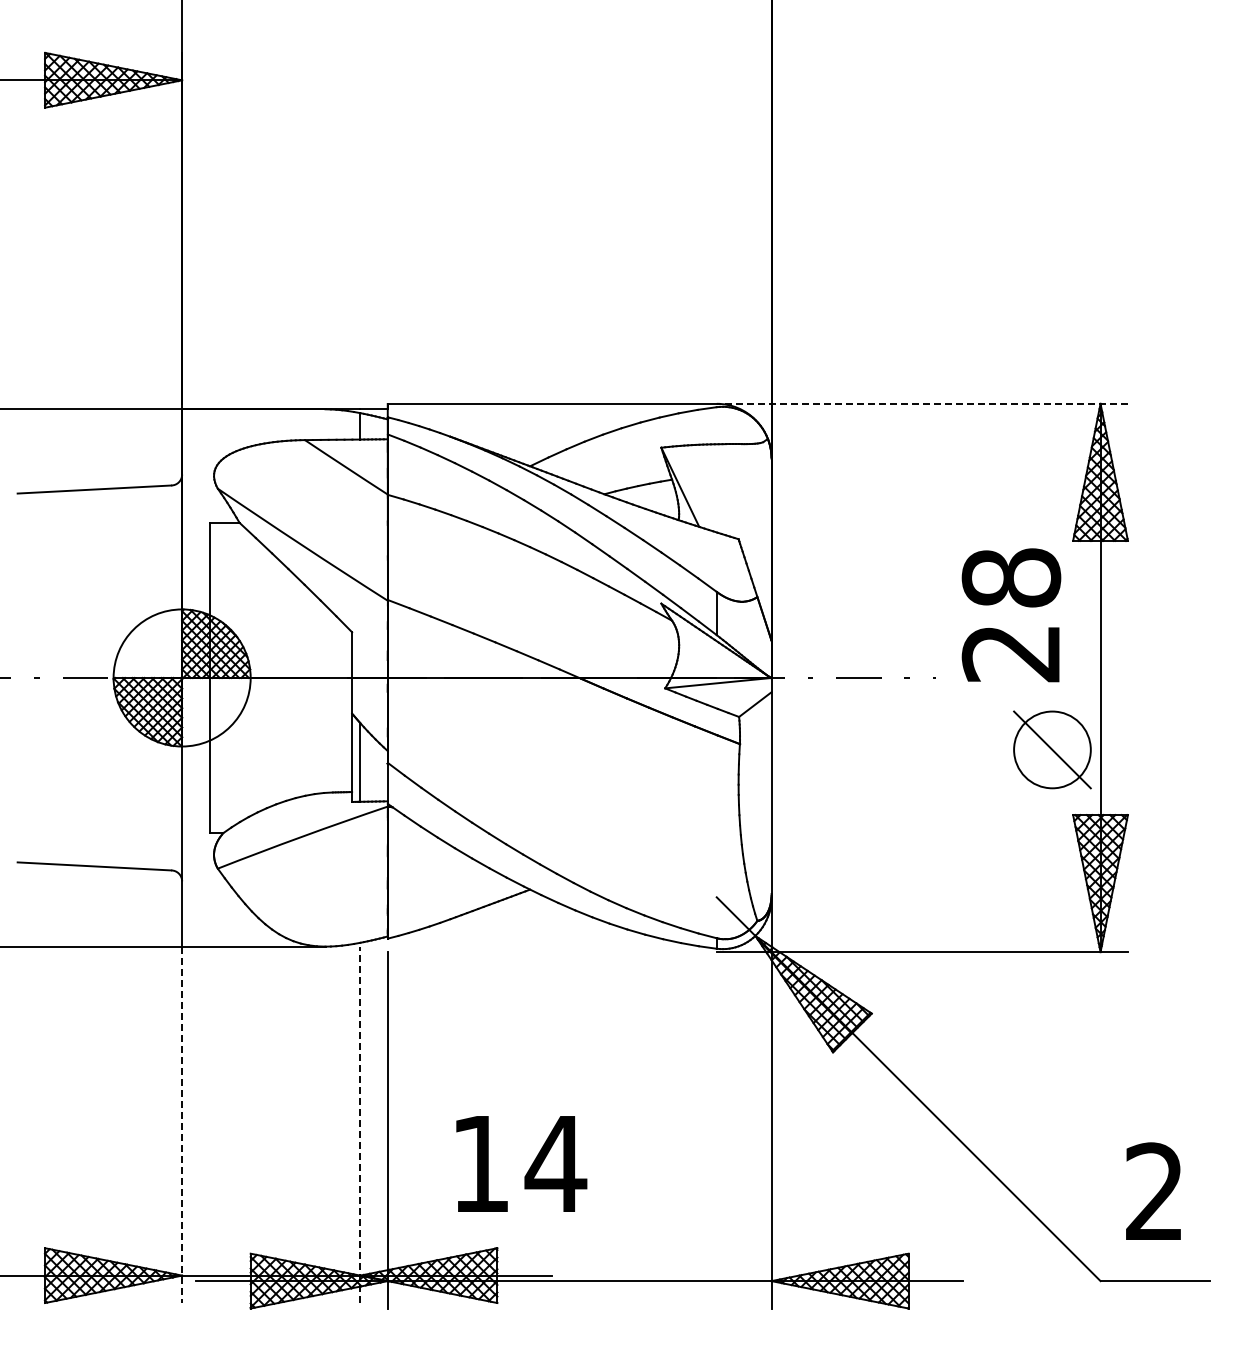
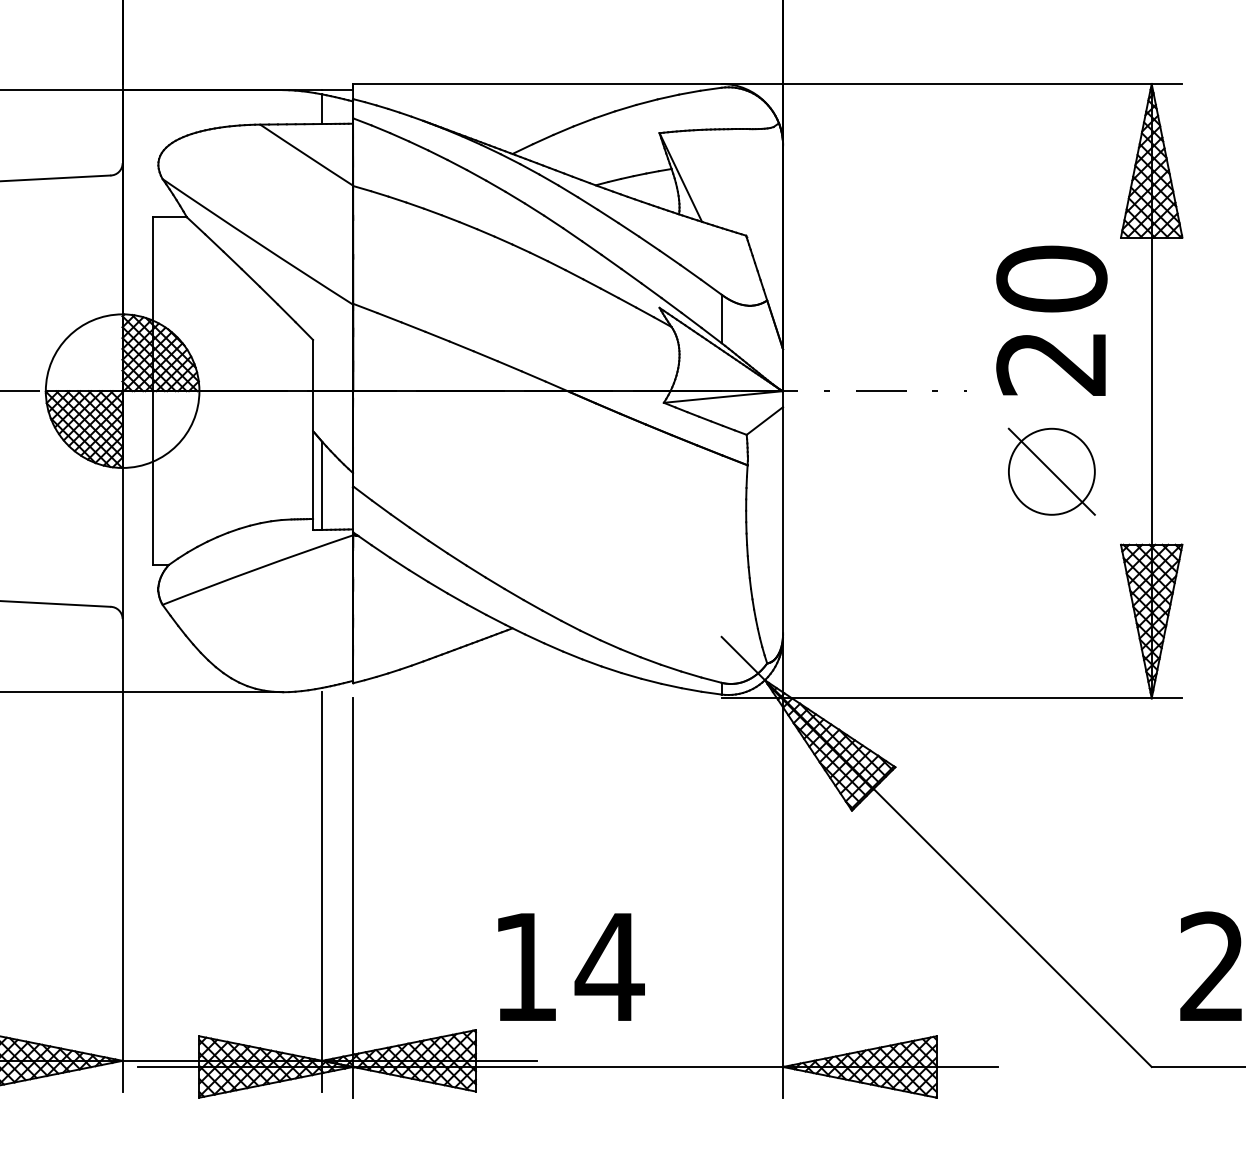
line: (922, 403) -> (952, 83), dashed -> solid
text: (1011, 577) -> (1051, 278), 28 -> 20
part: (1052, 749) -> (1051, 471), moved
line: (360, 1124) -> (322, 891), dashed -> solid
line: (182, 1125) -> (123, 892), dashed -> solid
text: (521, 1163) -> (571, 966), moved

